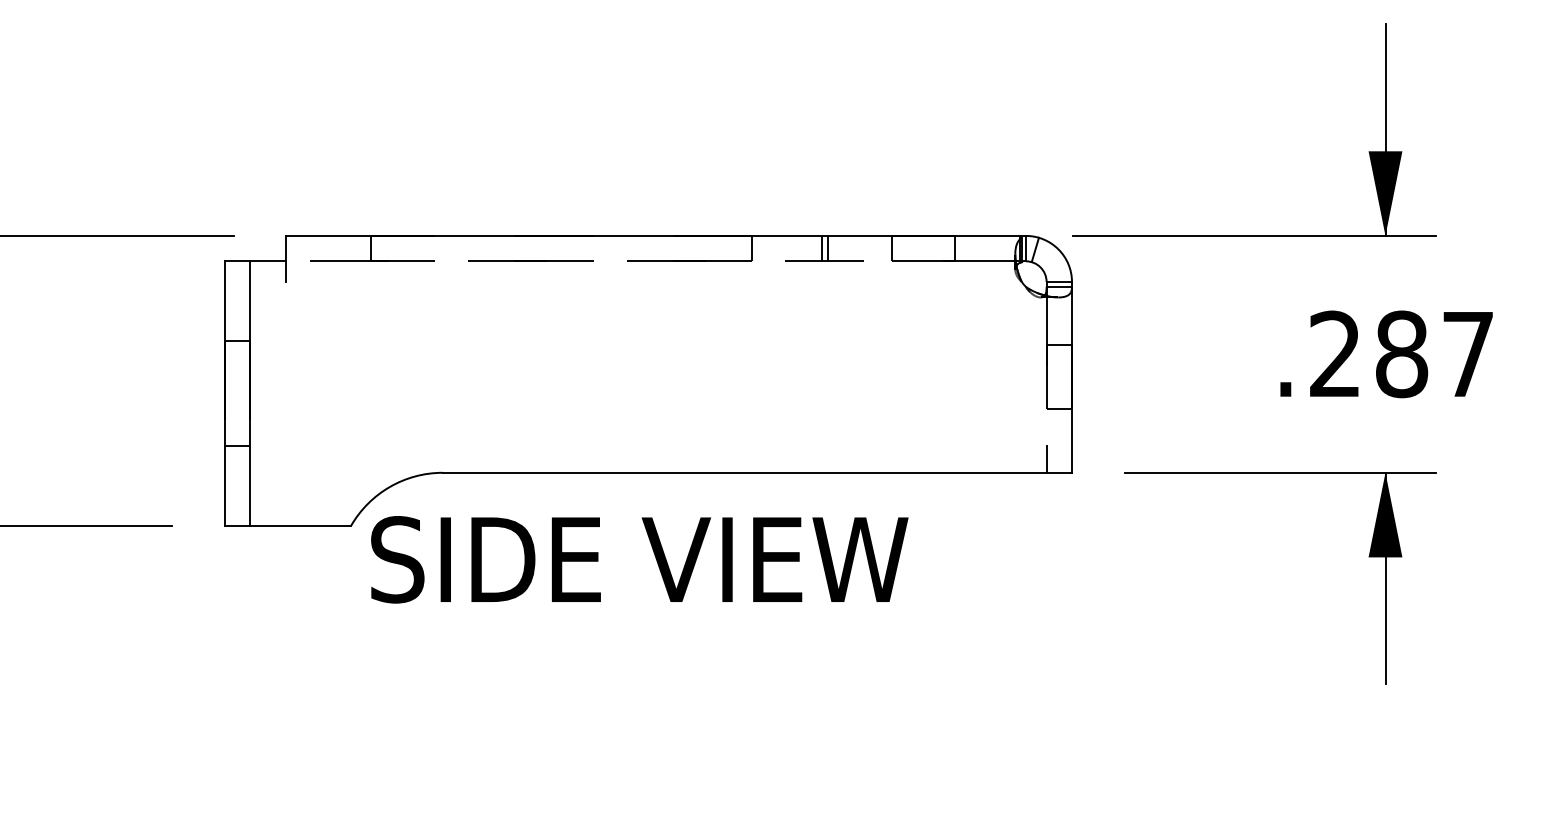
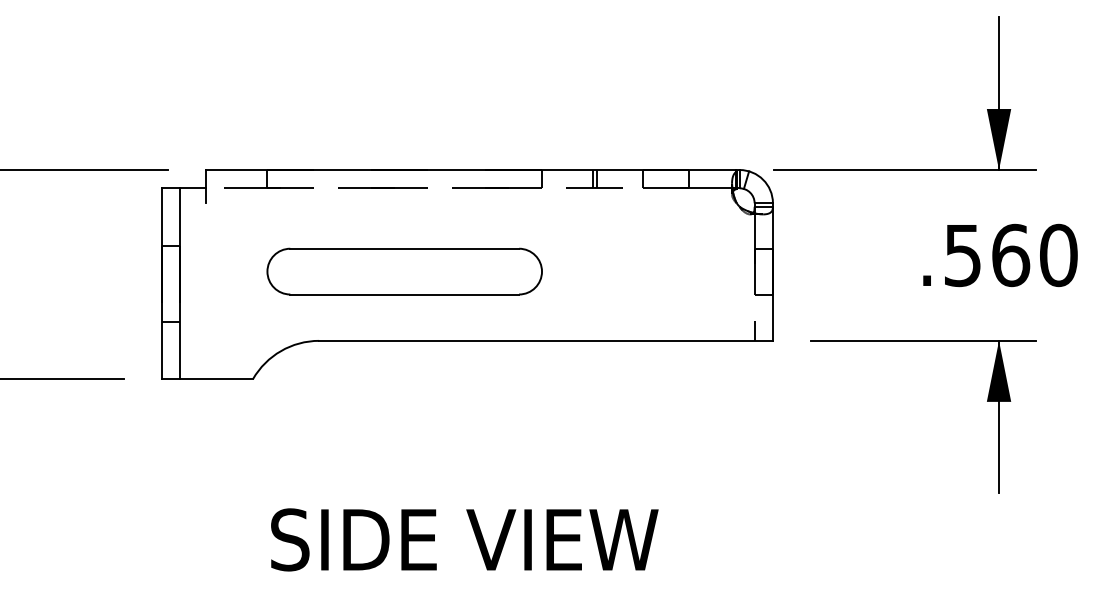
text: (1402, 354) -> (1011, 255), .287 -> .560
part: (561, 376) -> (404, 271), added
text: (639, 559) -> (464, 539), moved

